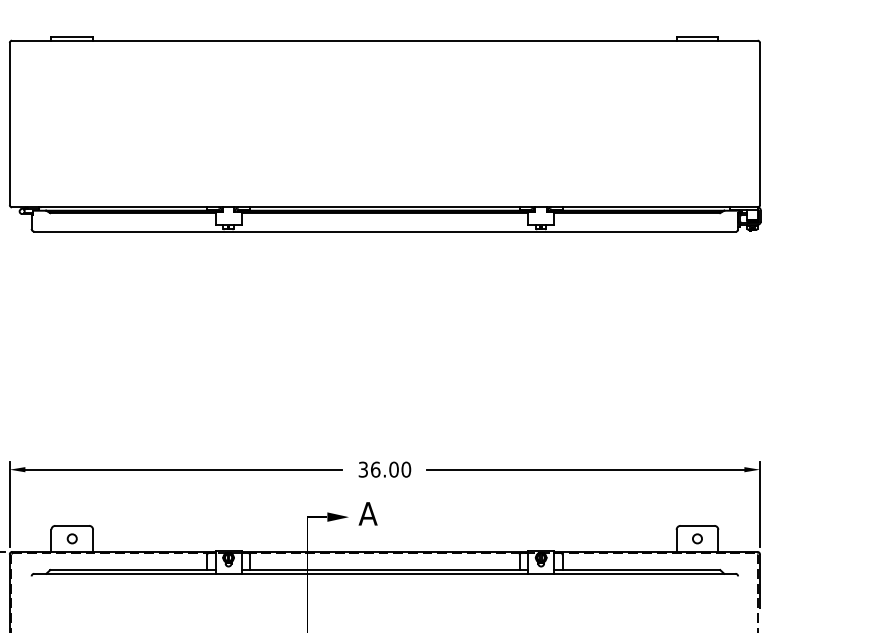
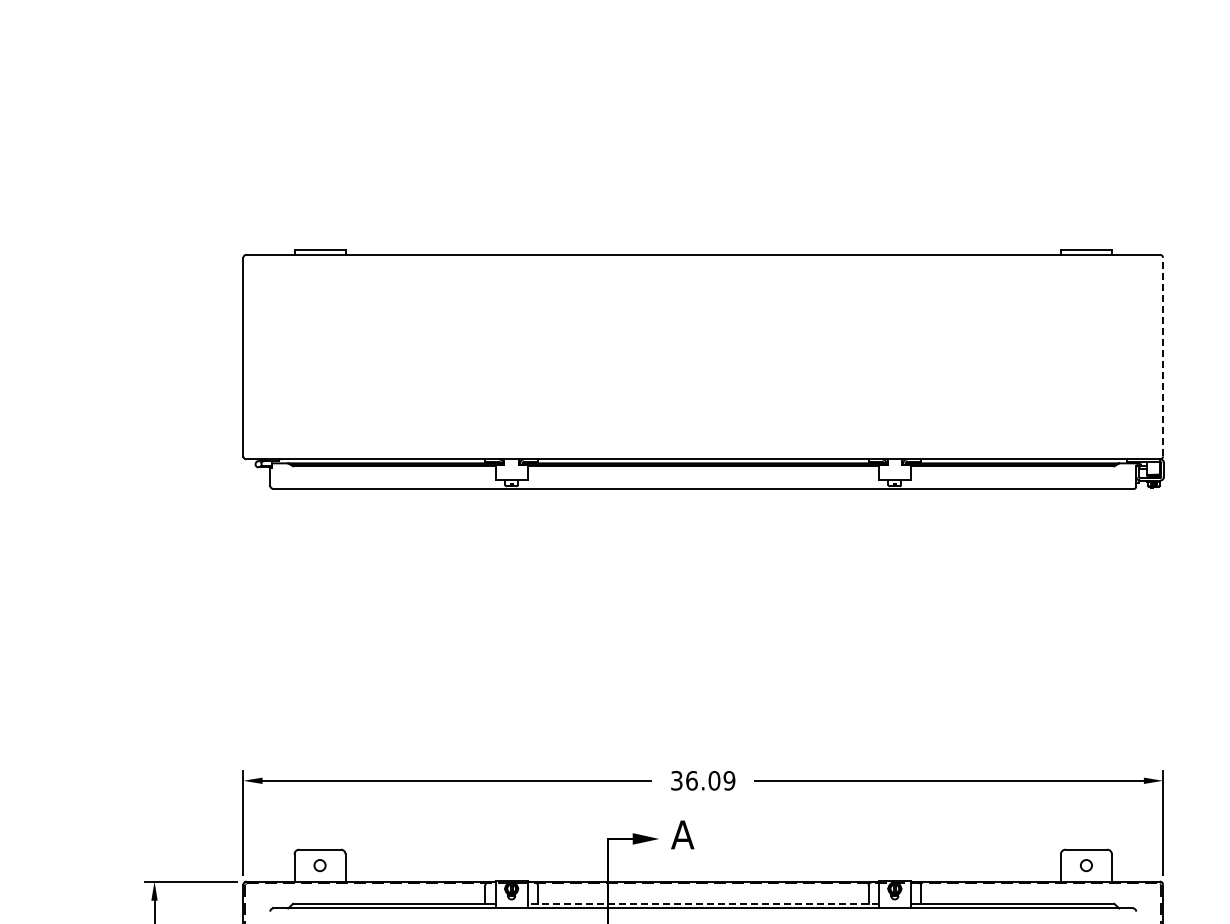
line: (760, 123) -> (1163, 356), solid -> dashed
text: (406, 469) -> (729, 780), 36.00 -> 36.09
line: (385, 569) -> (703, 903), solid -> dashed

